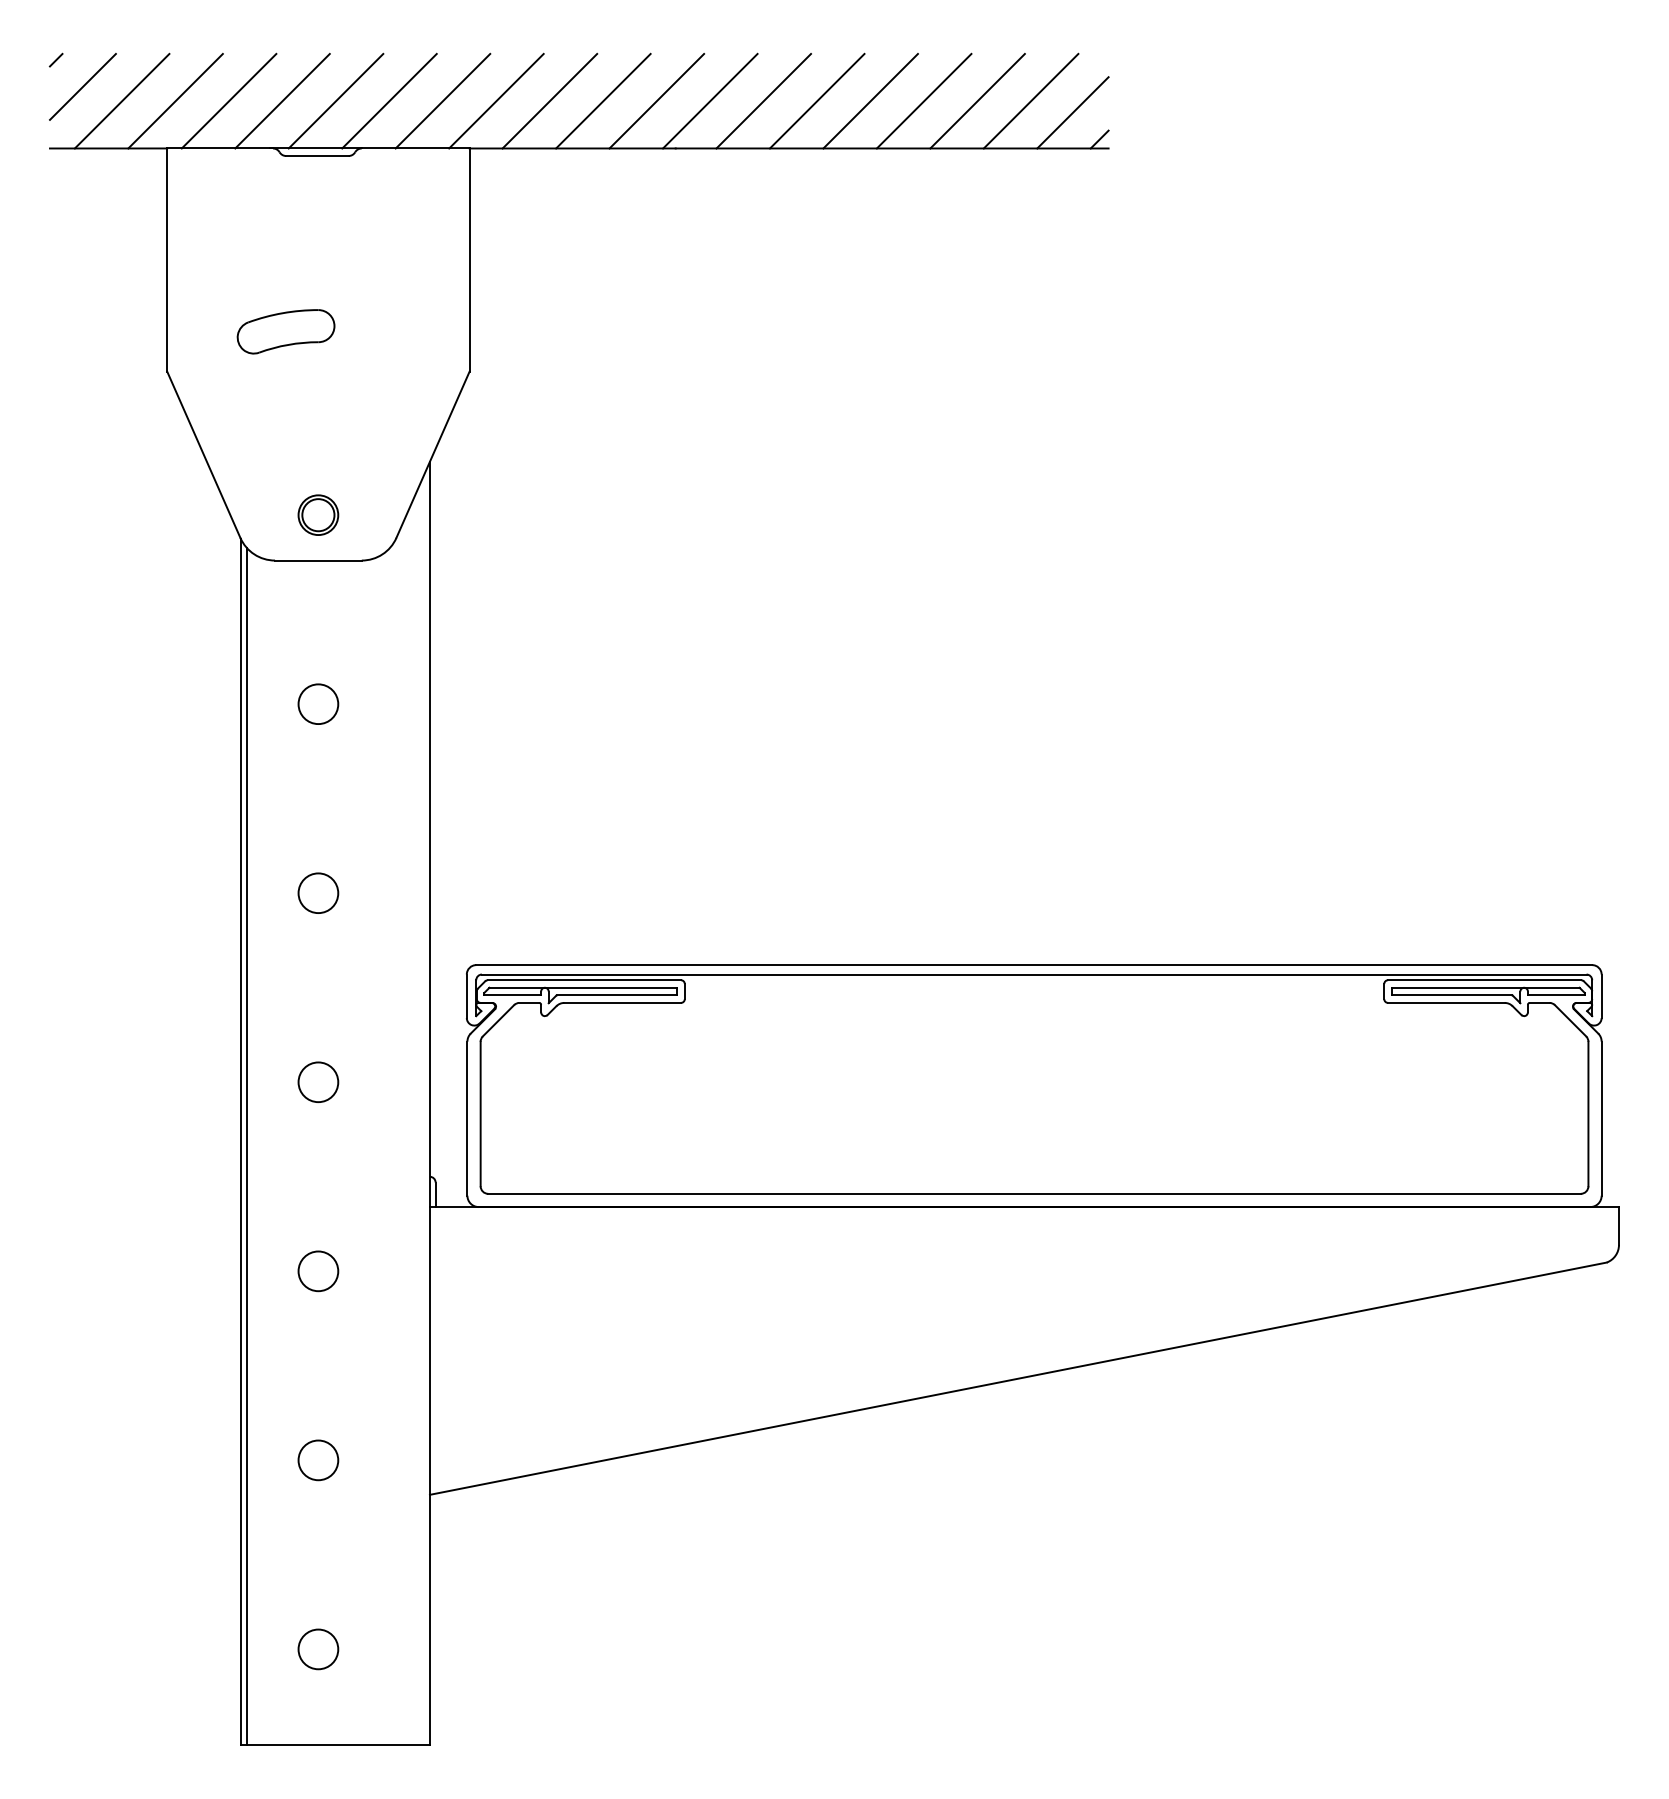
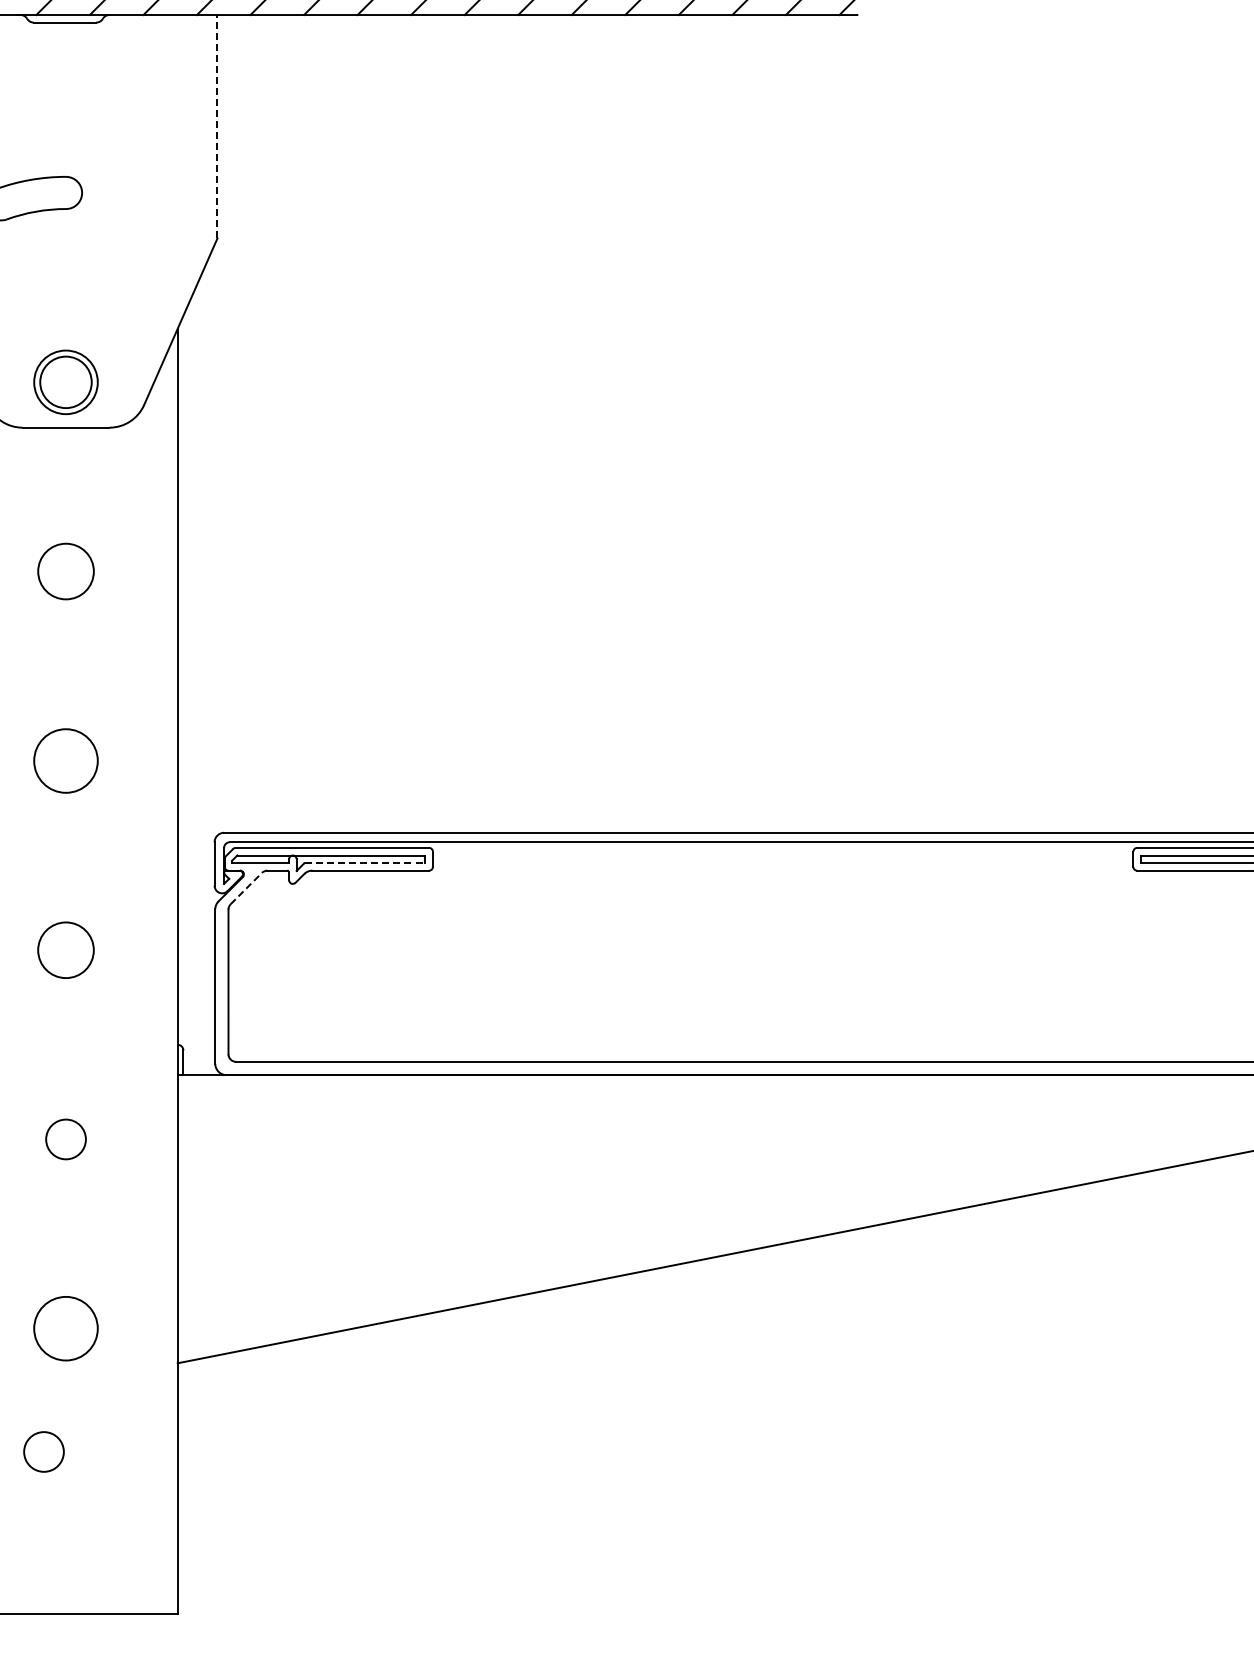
line: (469, 259) -> (217, 126), solid -> dashed
part: (318, 514) -> (66, 381), size x1.6
circle: (318, 704) -> (66, 571), size x1.4
circle: (318, 892) -> (66, 760), size x1.6
line: (617, 995) -> (365, 863), solid -> dashed
line: (498, 1020) -> (246, 888), solid -> dashed
circle: (318, 1081) -> (66, 949), size x1.4
circle: (318, 1460) -> (66, 1328), size x1.6
circle: (318, 1649) -> (44, 1452), moved

